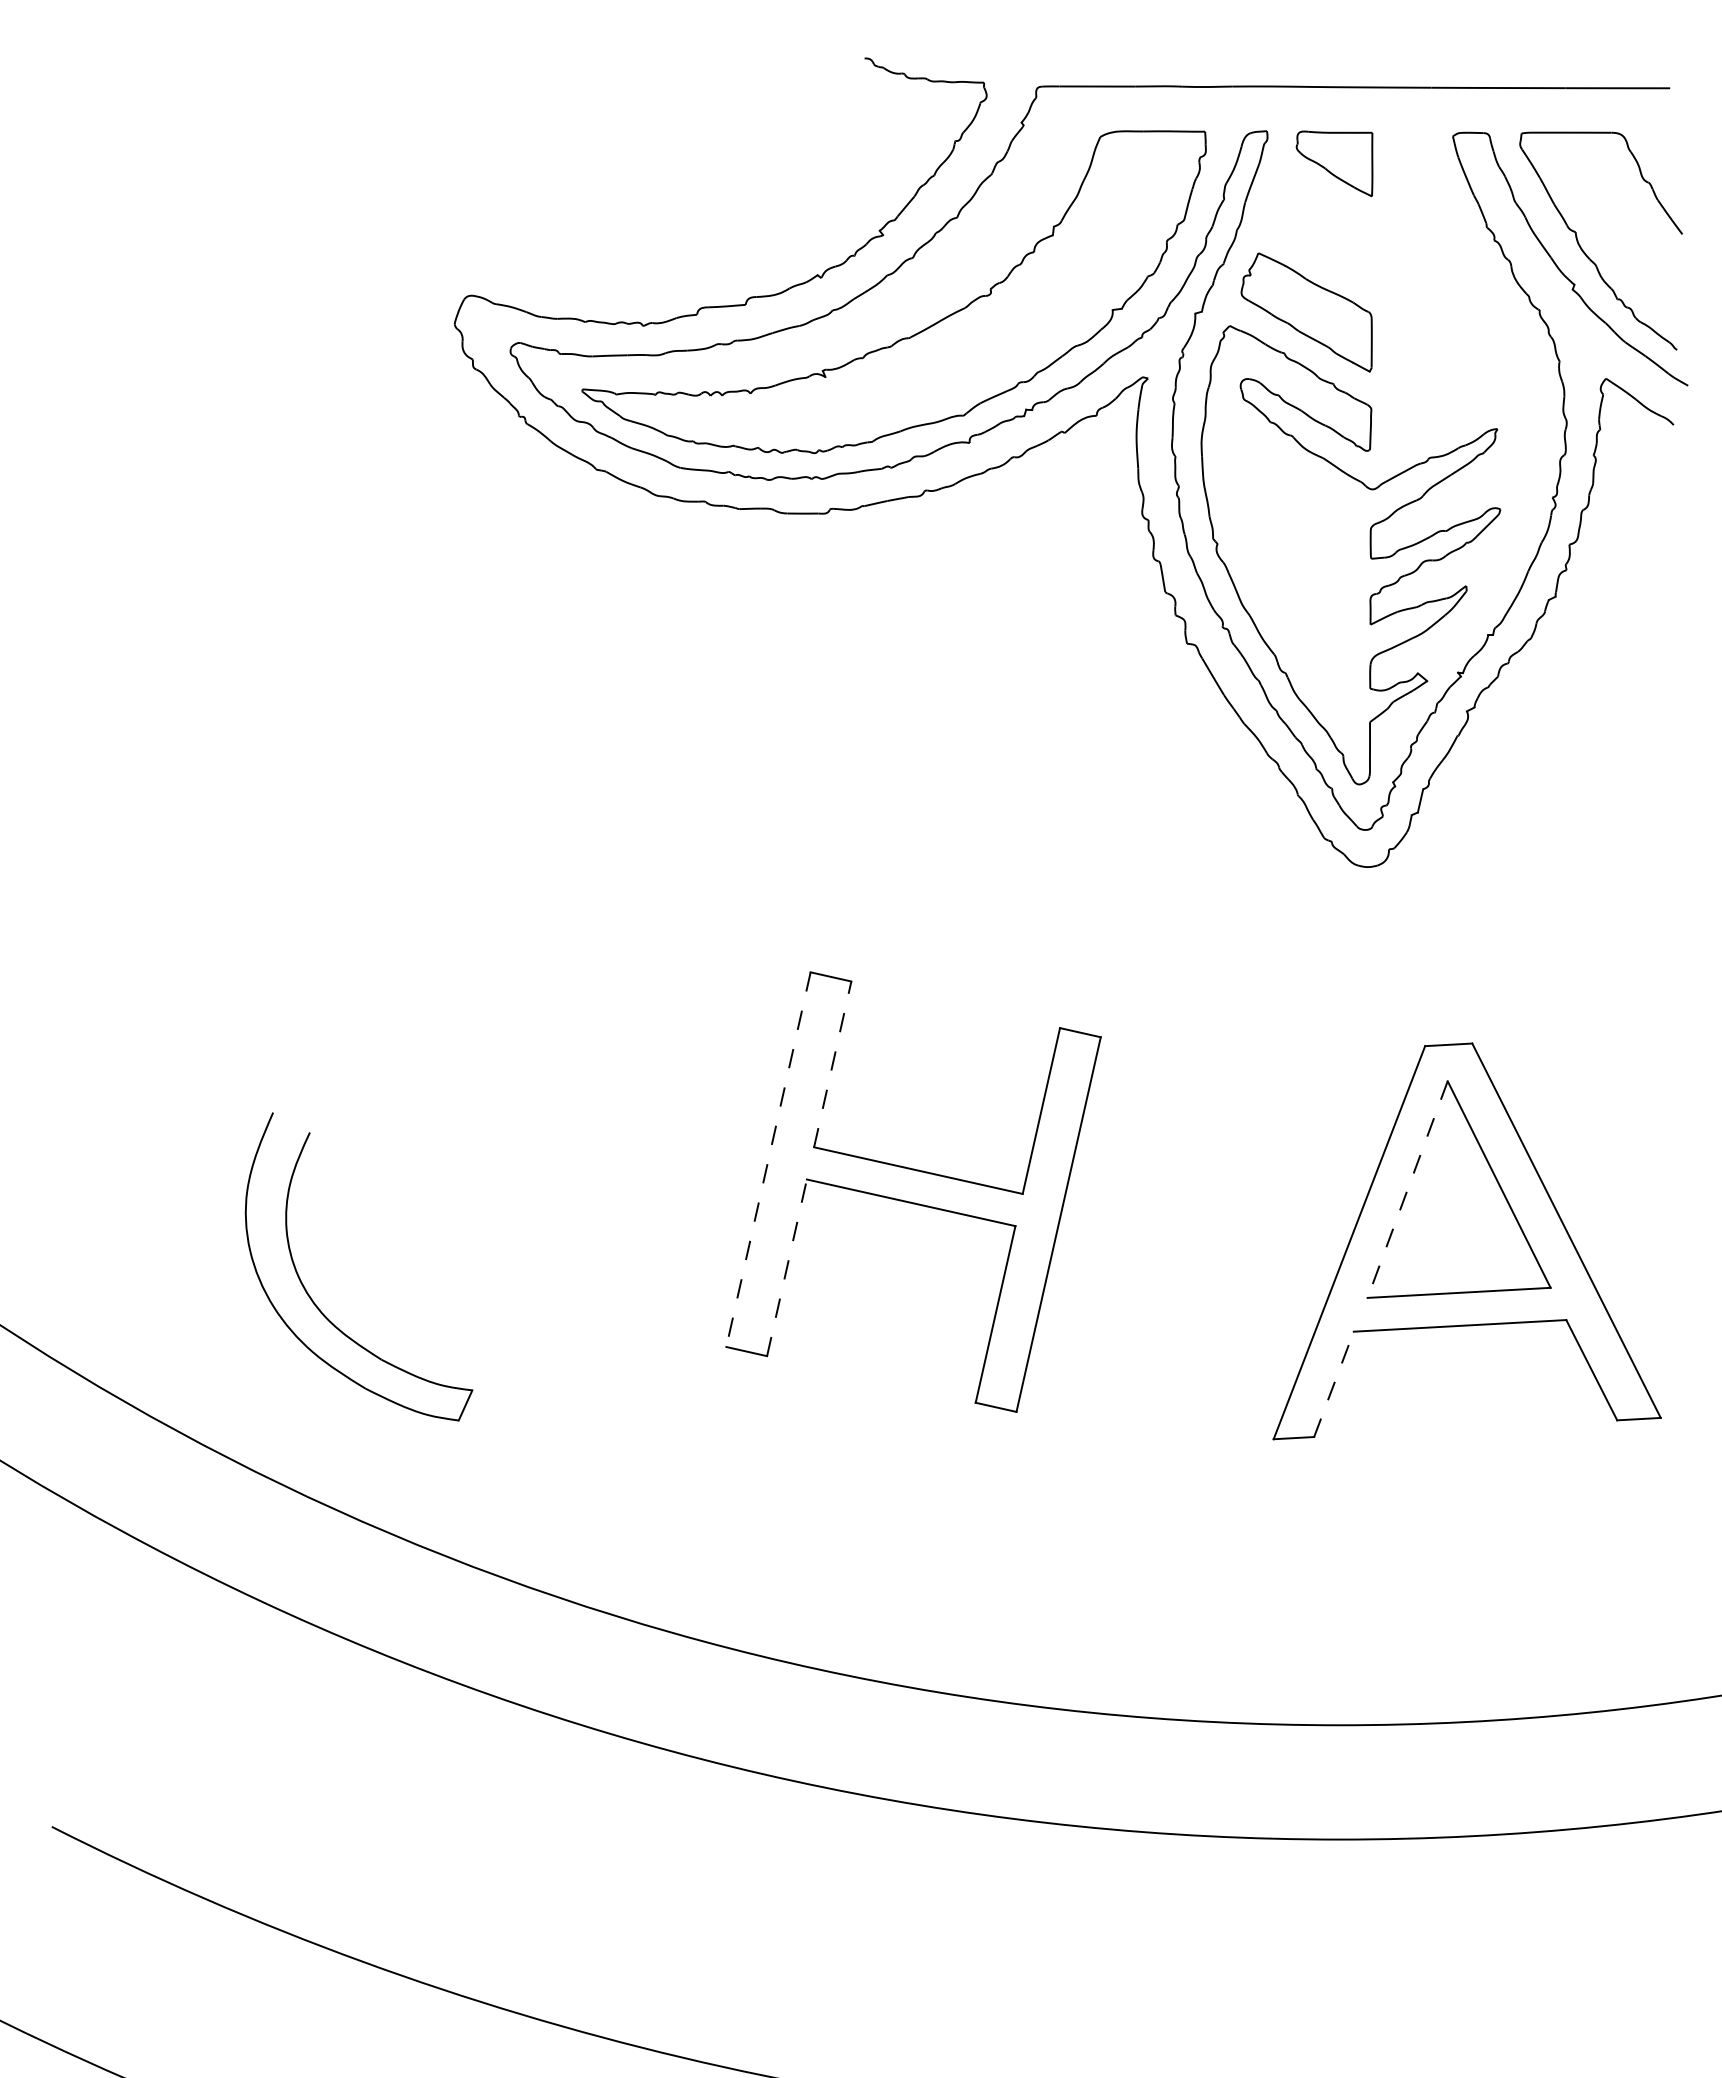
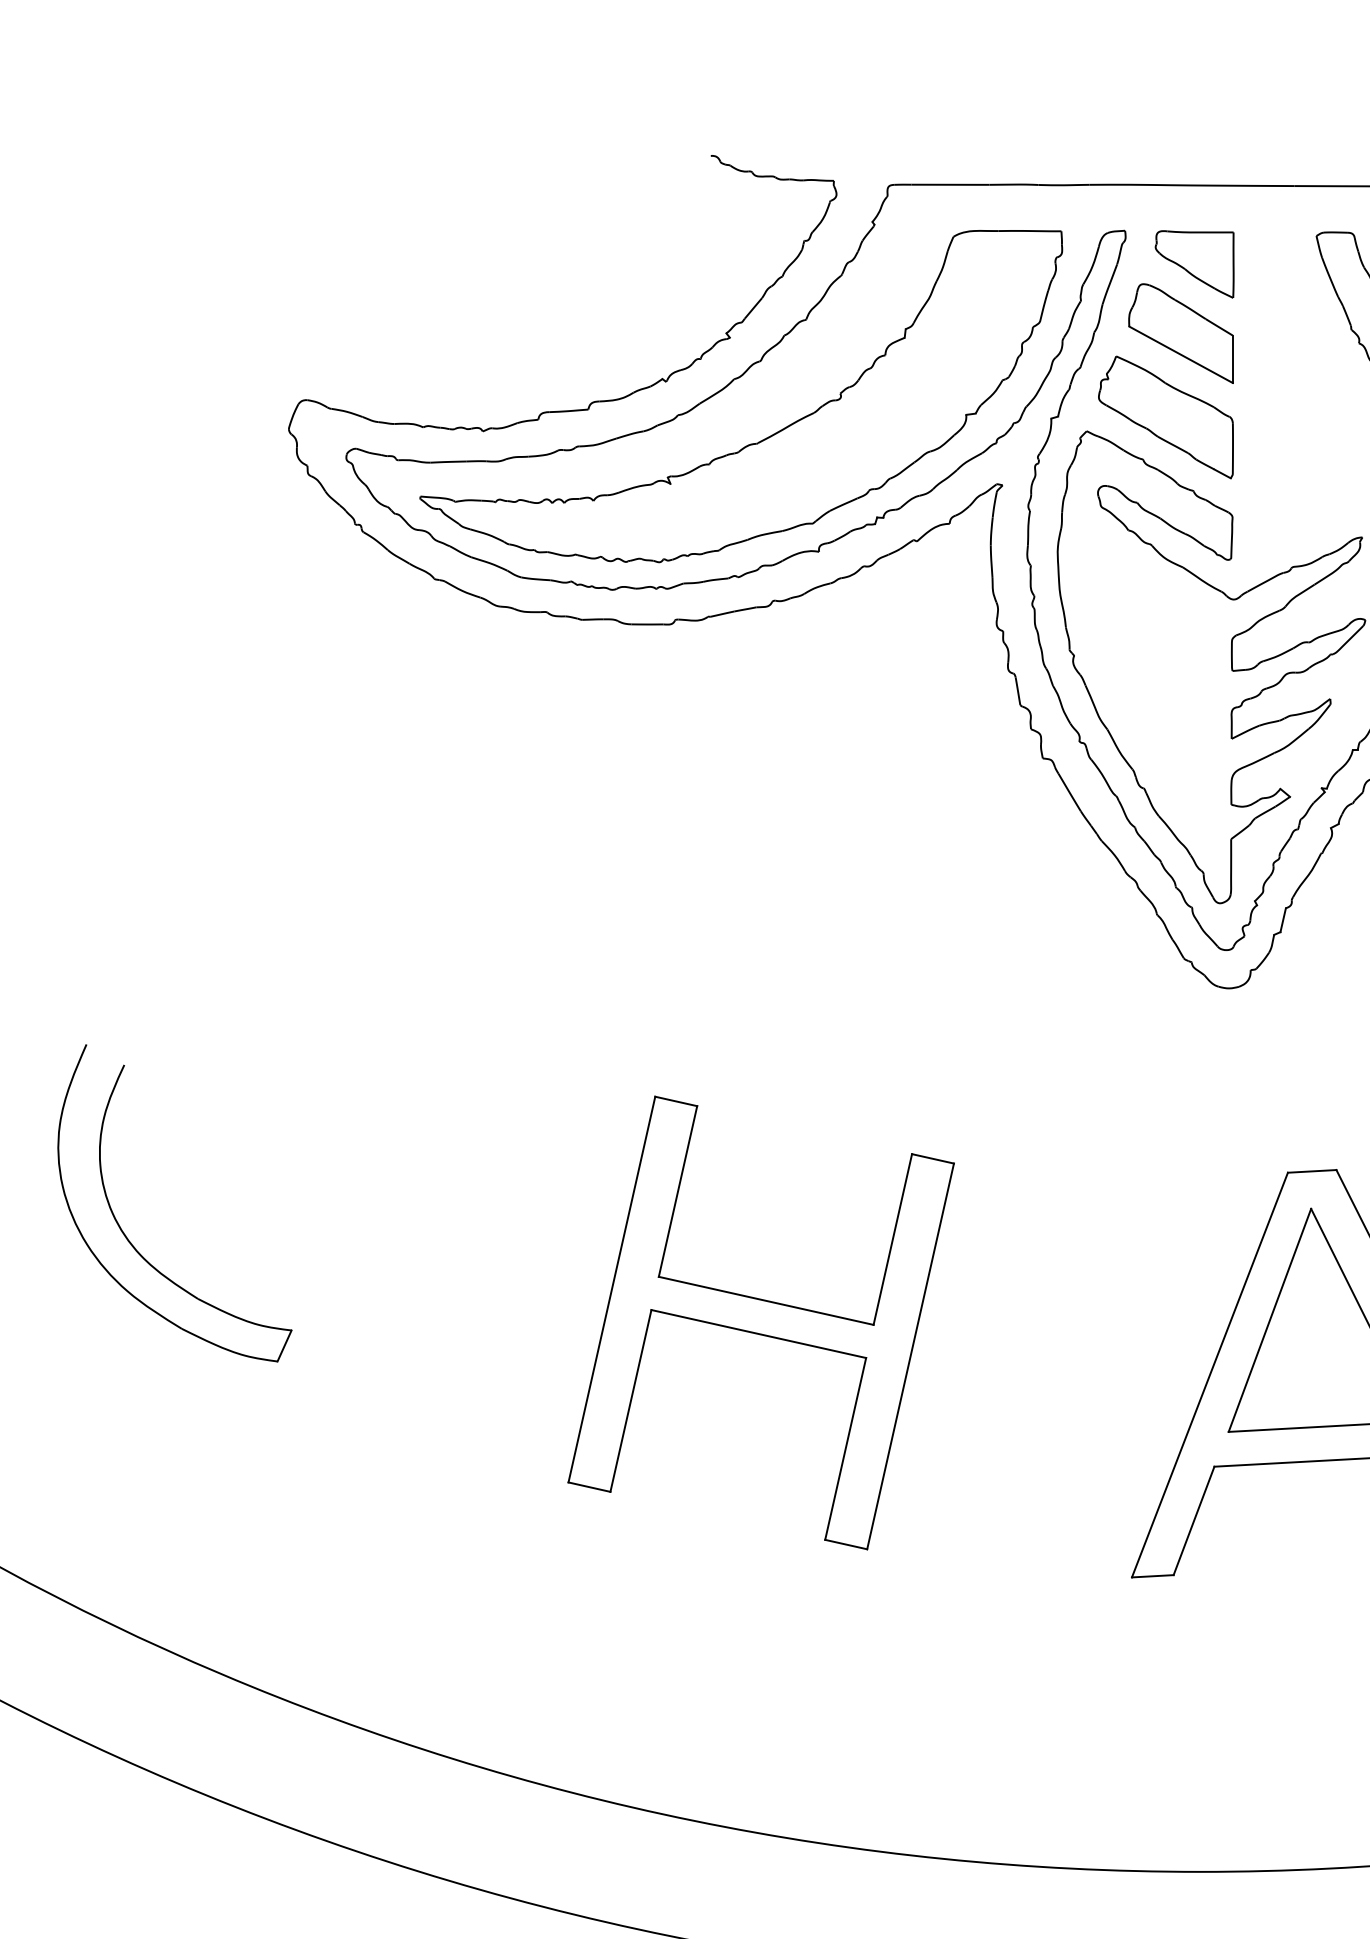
part: (1321, 230) -> (1181, 333), added
line: (832, 1064) -> (677, 1191), dashed -> solid
line: (768, 1160) -> (611, 1290), dashed -> solid
line: (1407, 1190) -> (1269, 1321), dashed -> solid
line: (787, 1267) -> (631, 1400), dashed -> solid
part: (311, 1297) -> (125, 1234), moved
line: (1334, 1383) -> (1194, 1520), dashed -> solid

